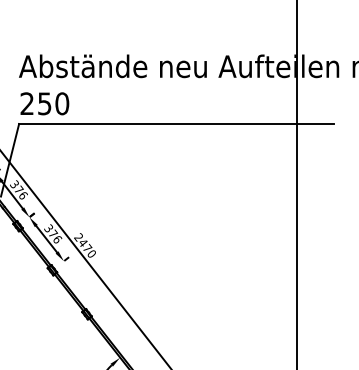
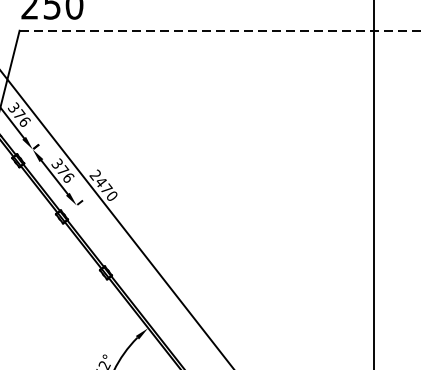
line: (176, 124) -> (219, 31), solid -> dashed

